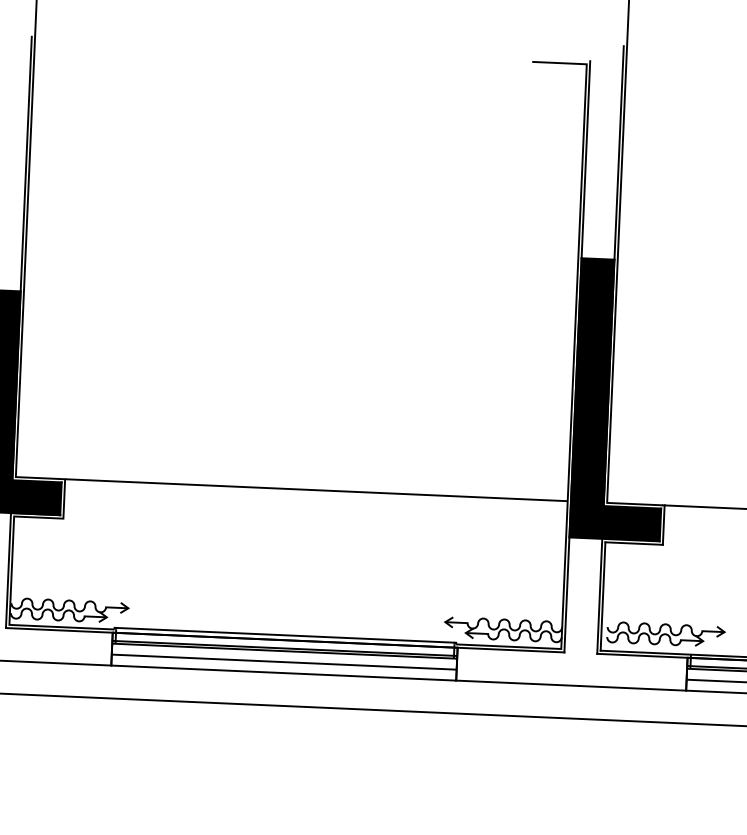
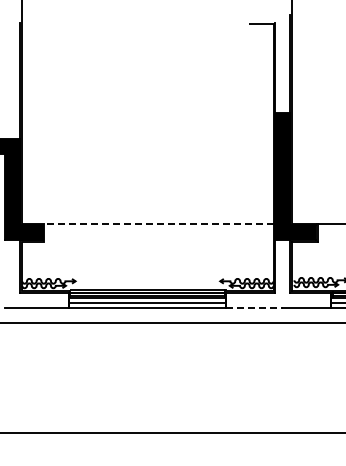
line: (315, 489) -> (158, 223), solid -> dashed
line: (519, 682) -> (255, 307), solid -> dashed

